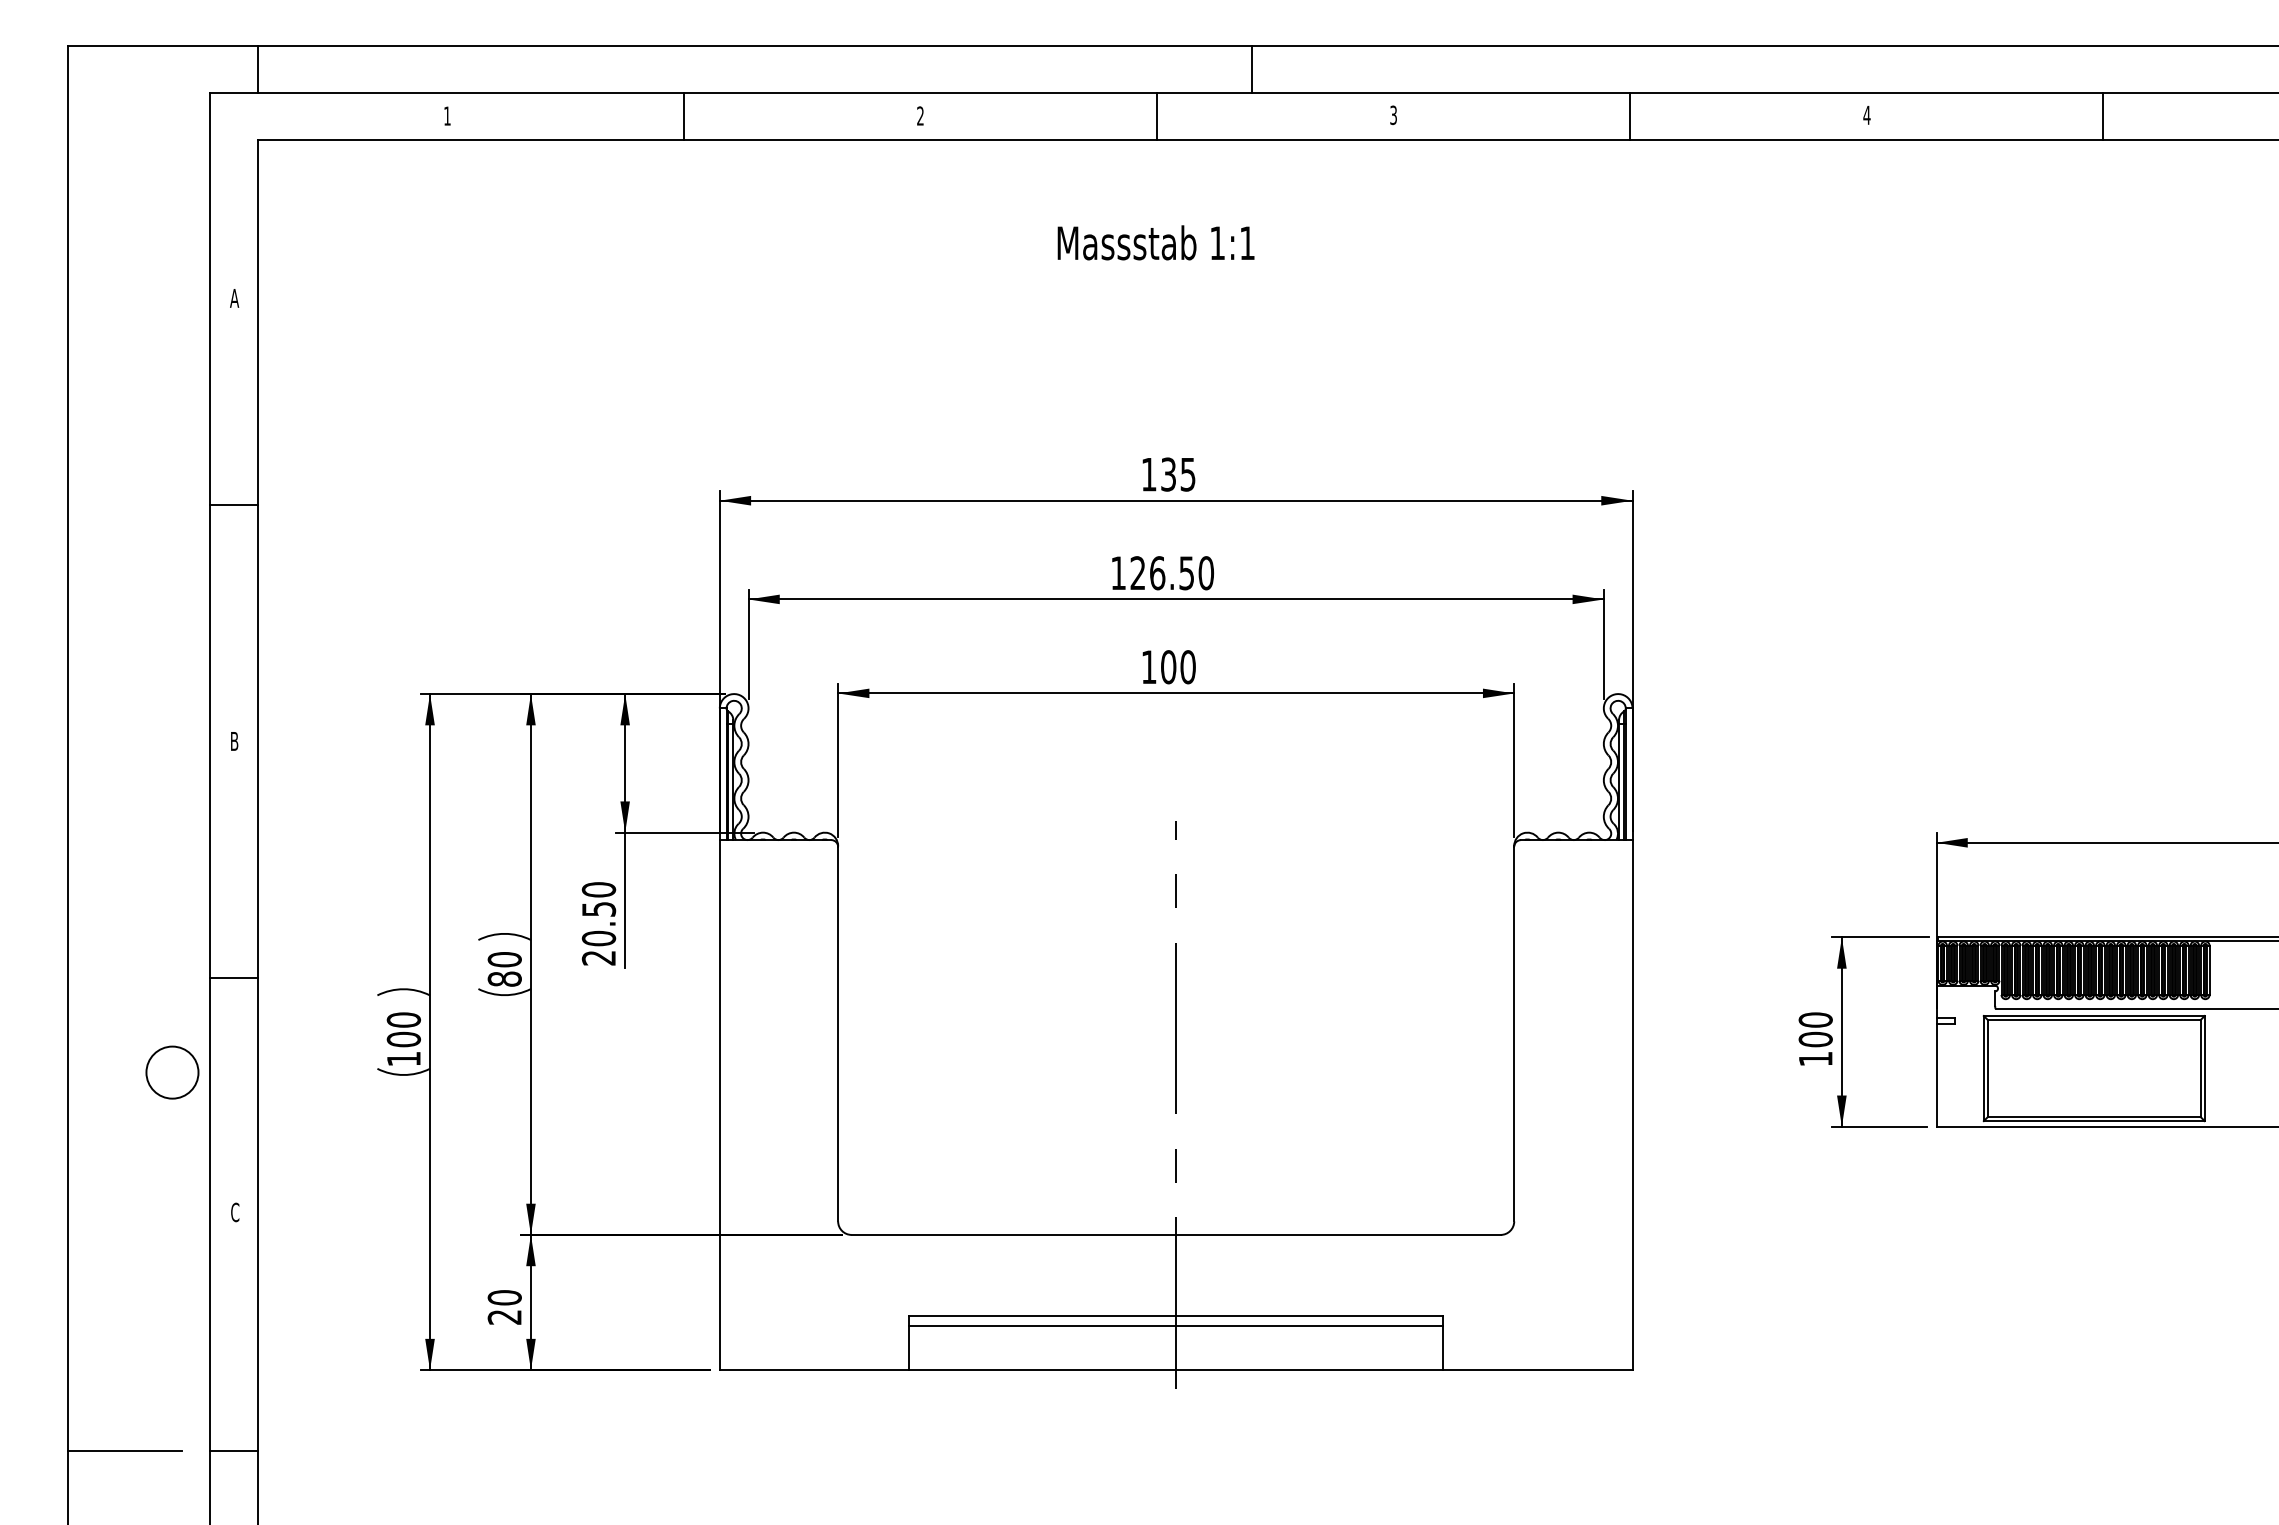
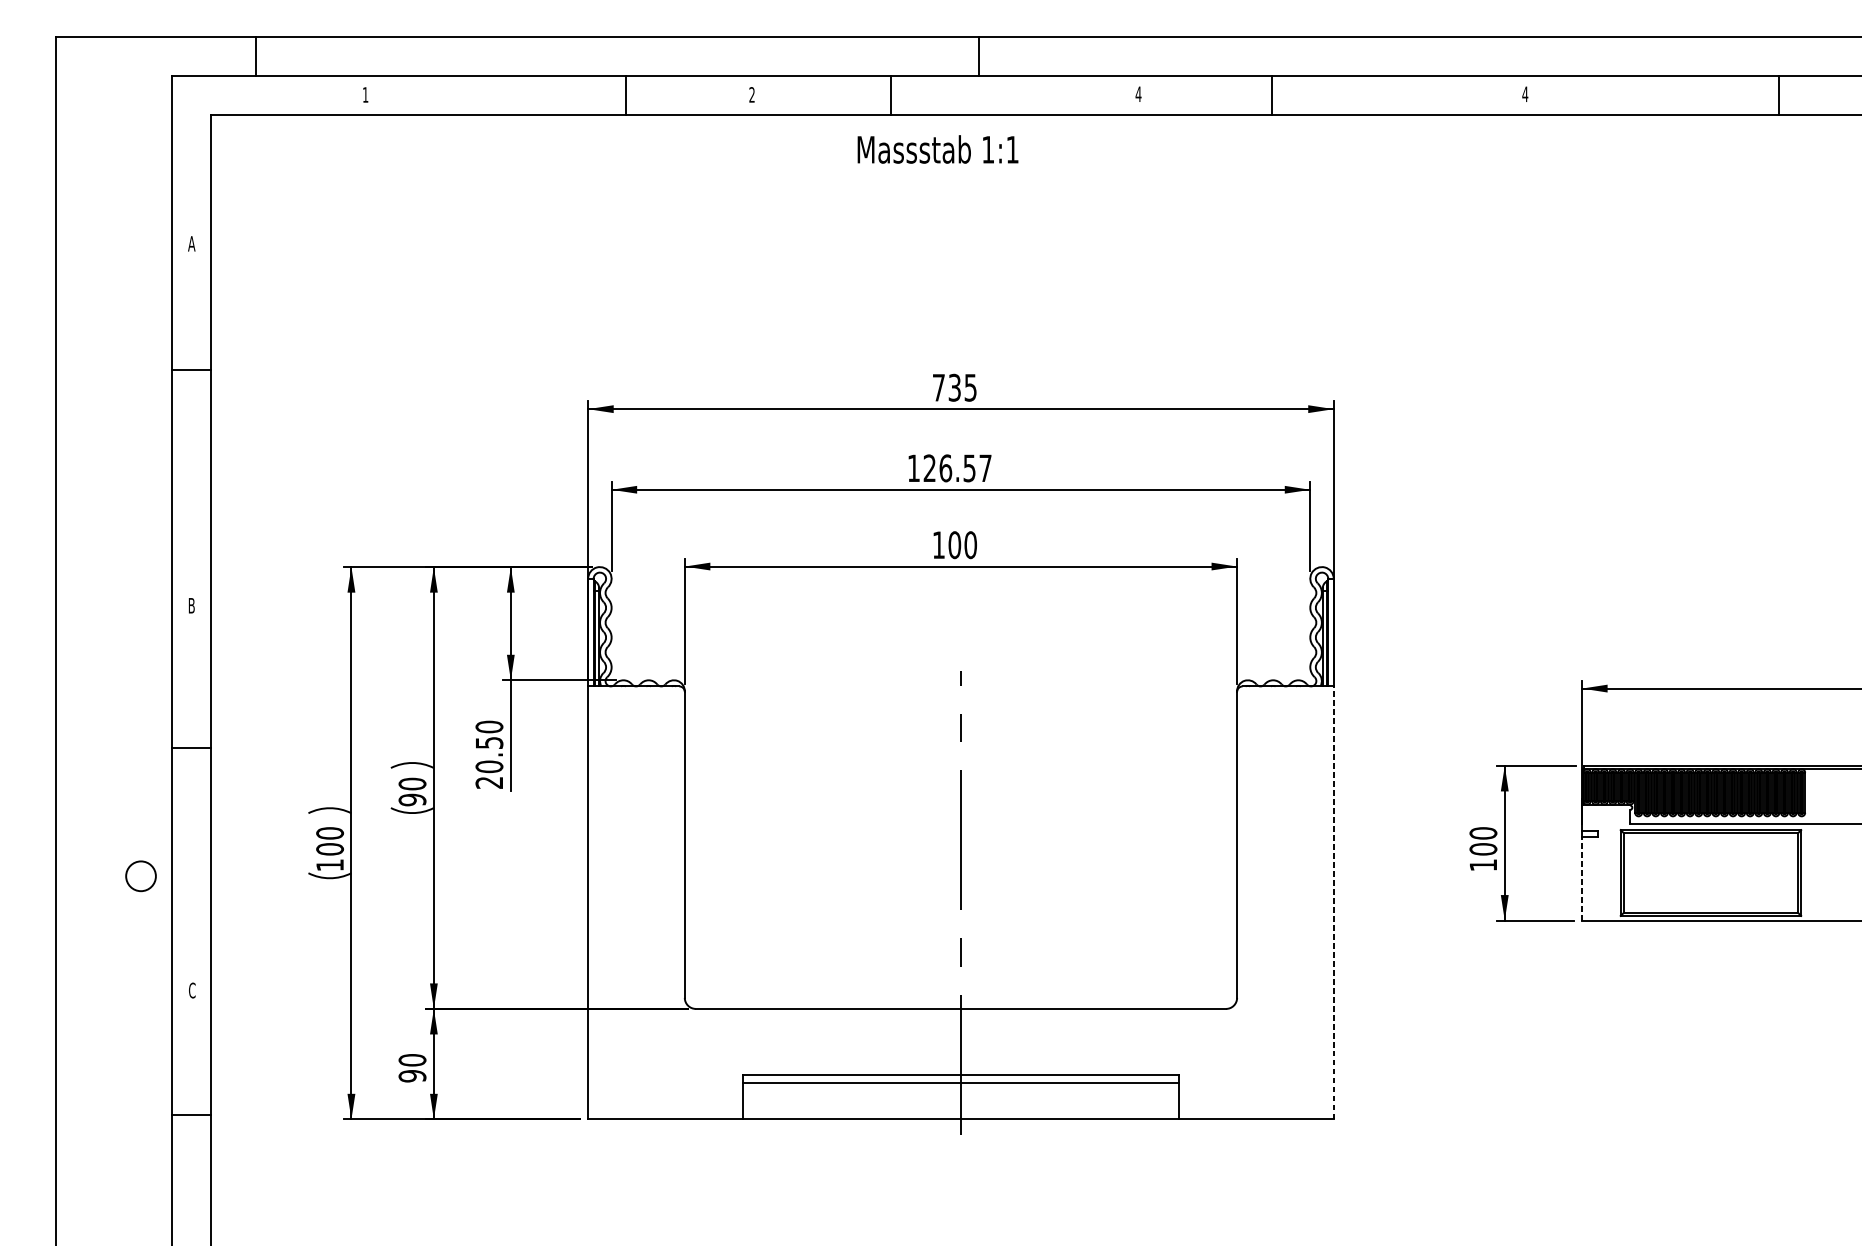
line: (257, 68) -> (256, 56), moved
line: (1251, 68) -> (979, 56), moved
text: (1393, 115) -> (1138, 94), 3 -> 4
line: (683, 116) -> (626, 95), moved
line: (1156, 116) -> (890, 95), moved
line: (1630, 116) -> (1272, 95), moved
line: (2103, 116) -> (1778, 95), moved
text: (1155, 242) -> (937, 149), moved
text: (1149, 474) -> (939, 387), 135 -> 735
line: (233, 504) -> (190, 369), moved
text: (1206, 573) -> (985, 468), 126.50 -> 126.57
line: (233, 977) -> (190, 747), moved
text: (504, 978) -> (412, 799), 80 -> 90
circle: (172, 1072) -> (141, 876), size x0.7
line: (1936, 1075) -> (1582, 878), solid -> dashed
line: (1632, 1104) -> (1333, 902), solid -> dashed
text: (504, 1317) -> (412, 1076), 20 -> 90
line: (124, 1451) -> (101, 1185), removed
line: (233, 1451) -> (190, 1114), moved

